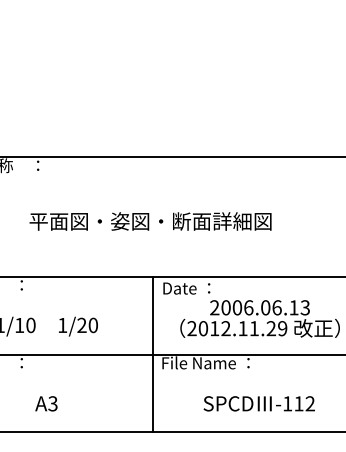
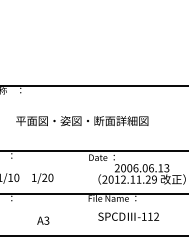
line: (152, 353) -> (83, 193), removed
text: (46, 403) -> (43, 220), moved
text: (258, 403) -> (128, 216), moved

